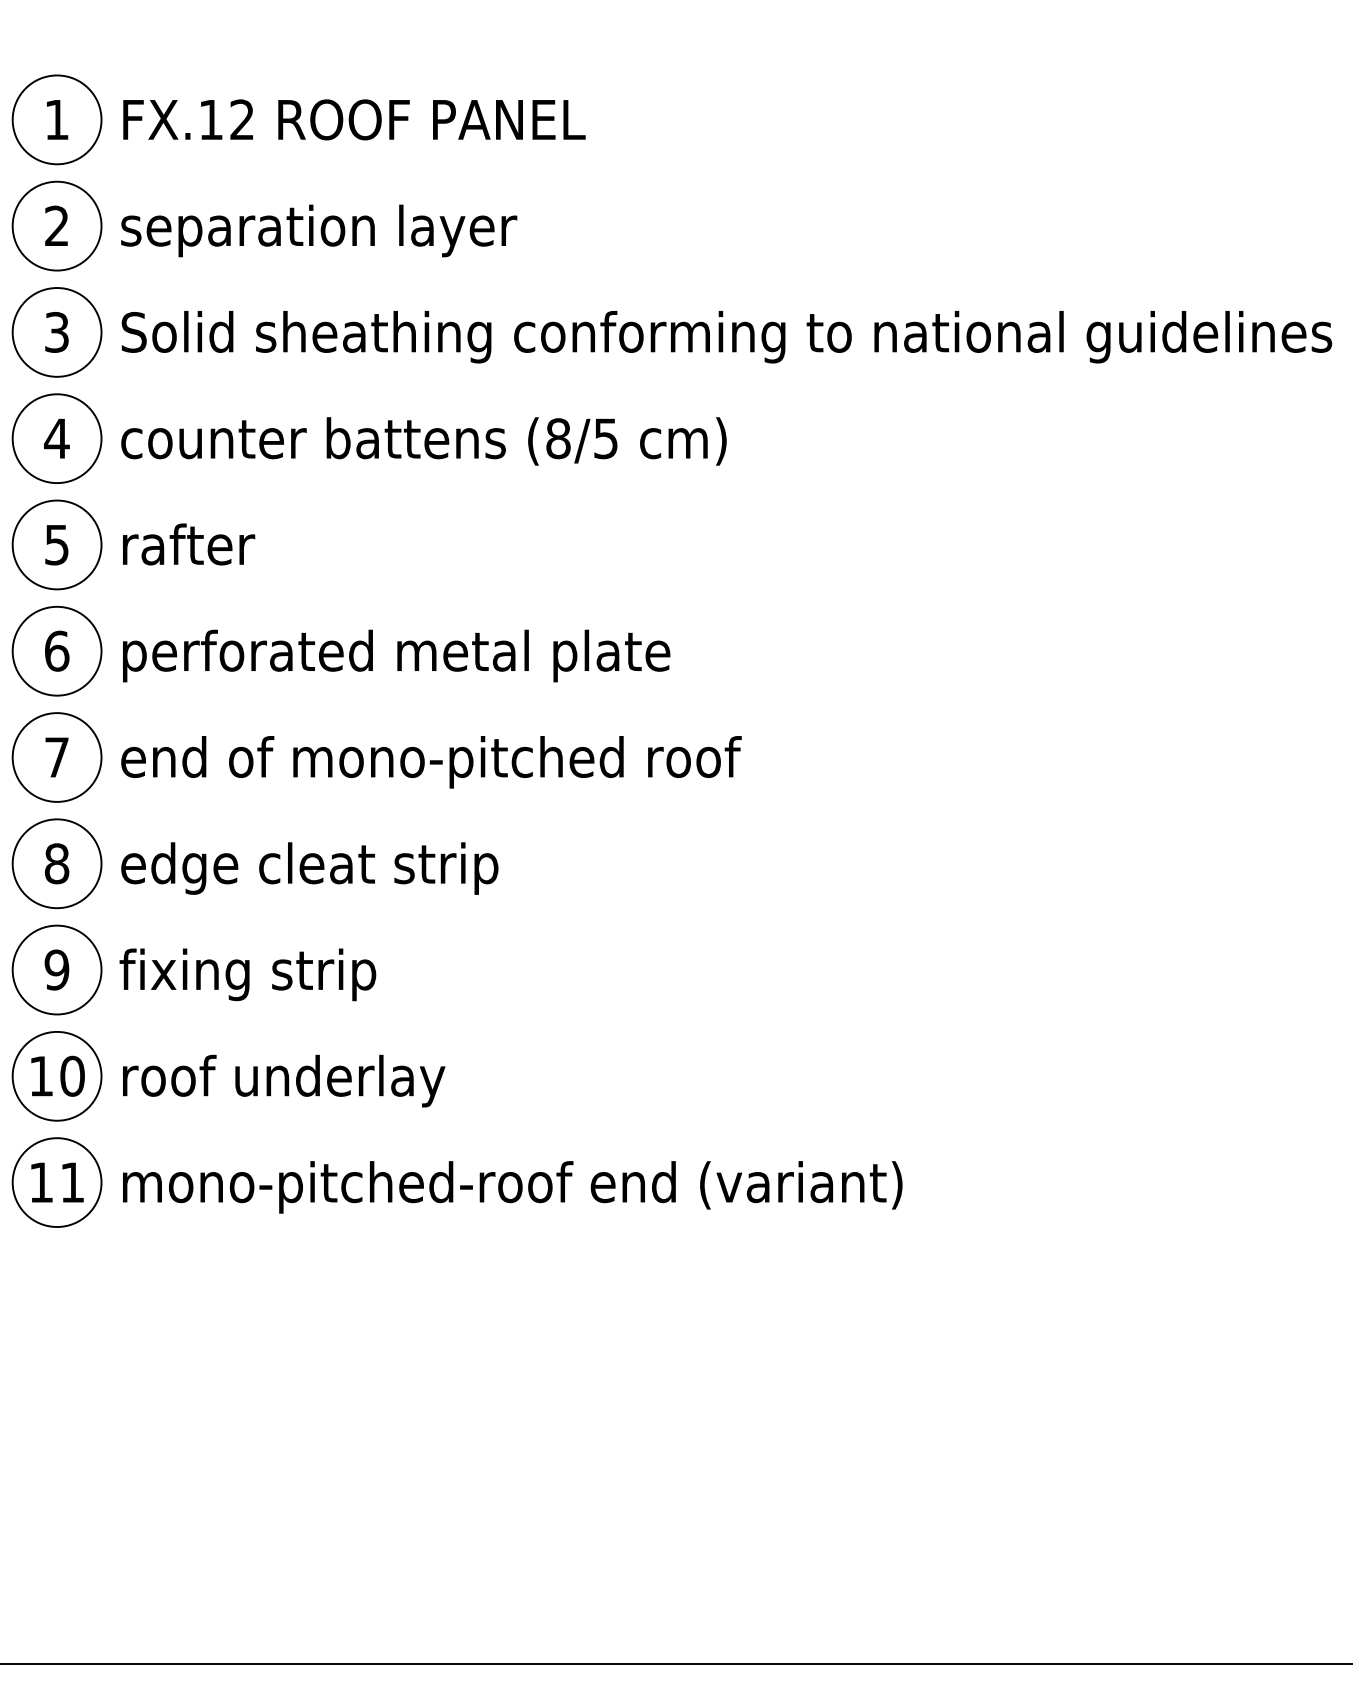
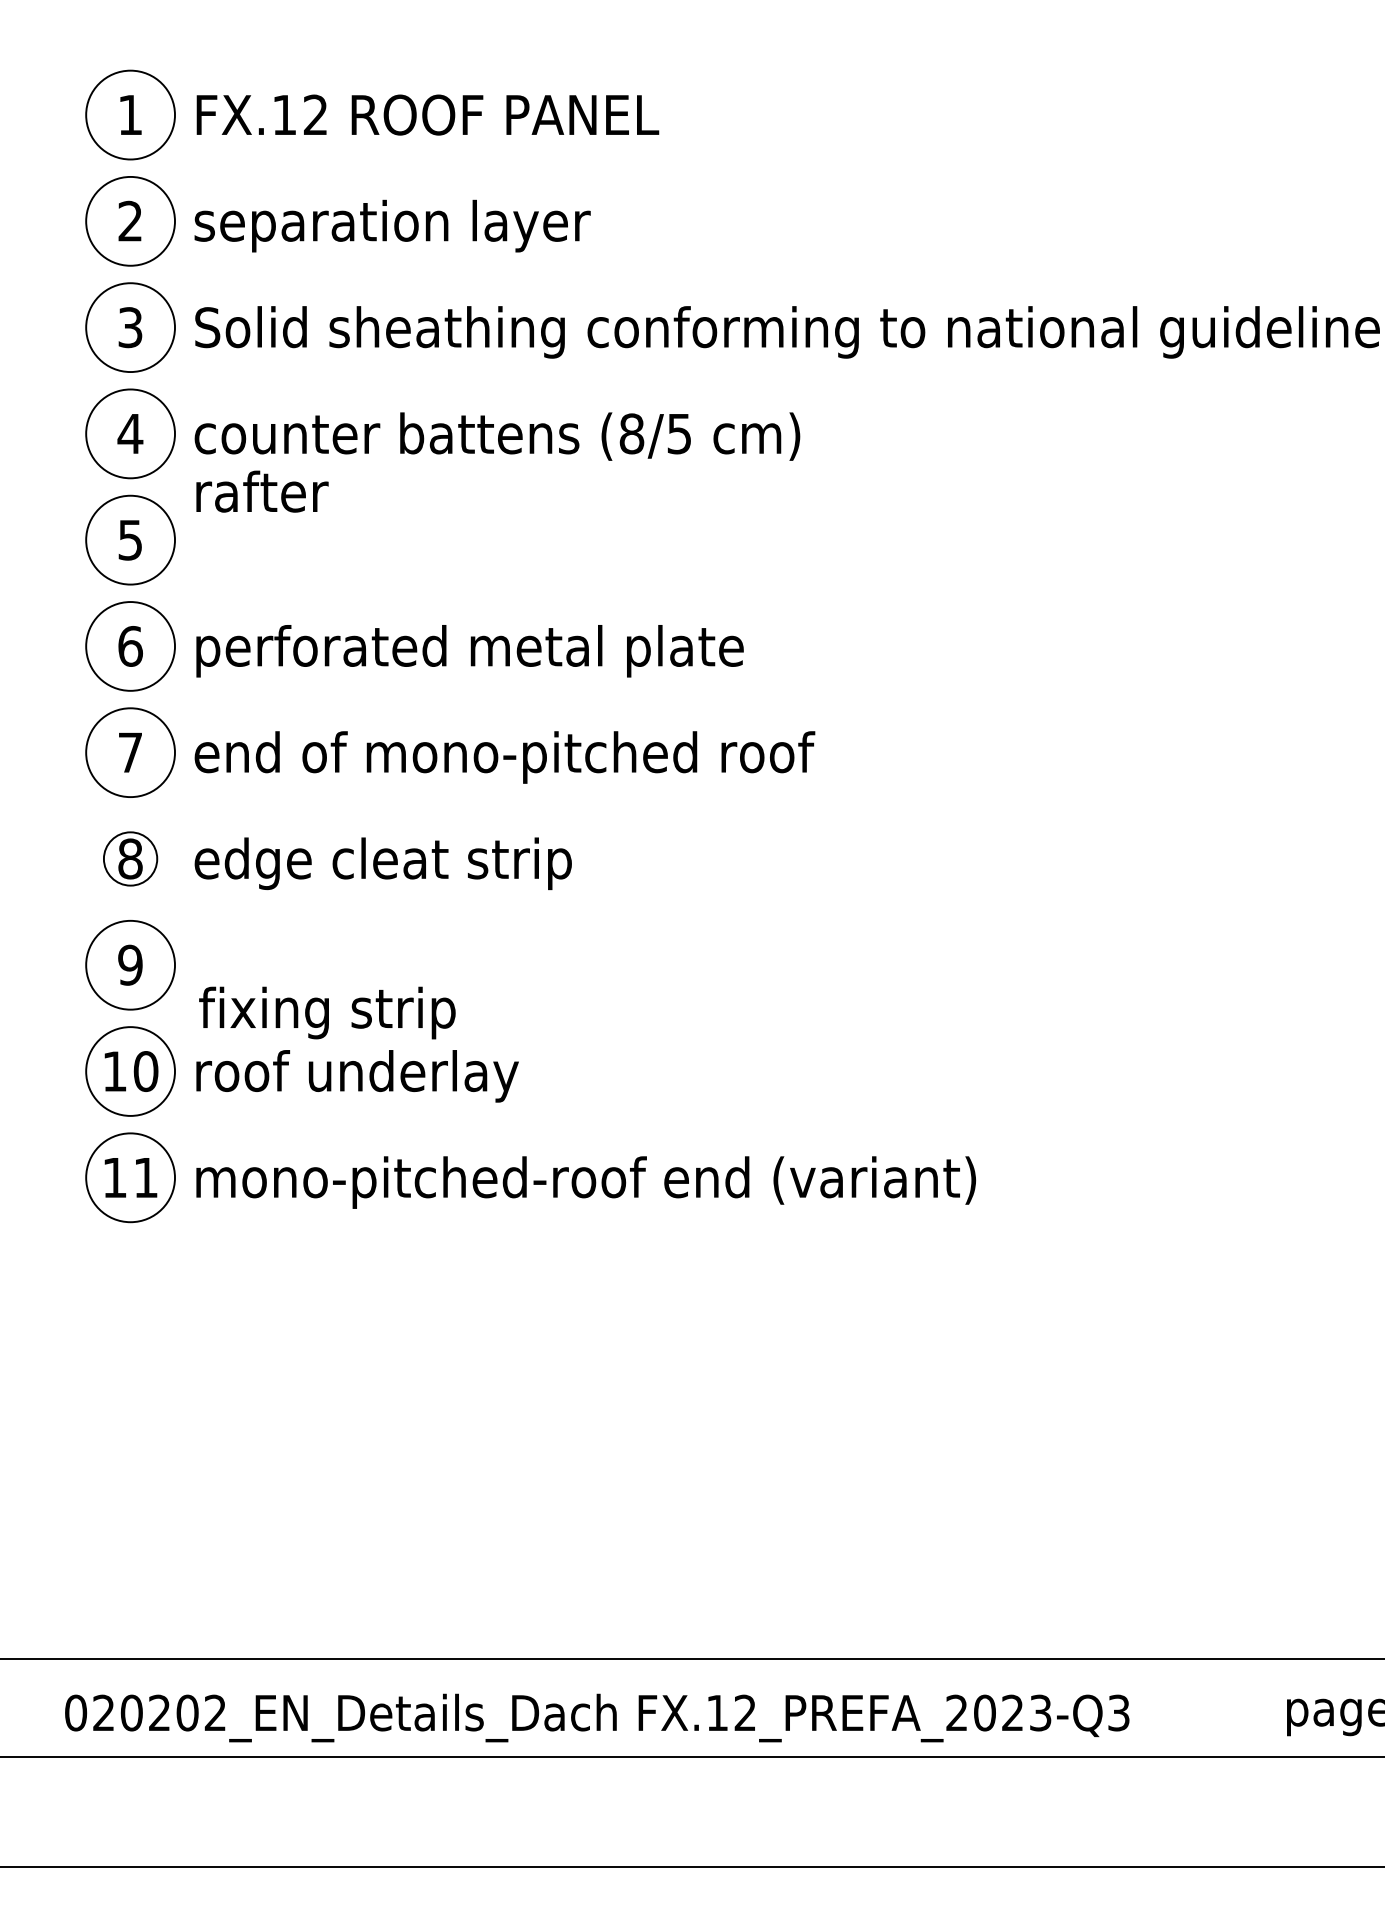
text: (189, 544) -> (262, 491), moved
circle: (57, 863) -> (130, 858), size x0.6
text: (248, 974) -> (327, 1012), moved

